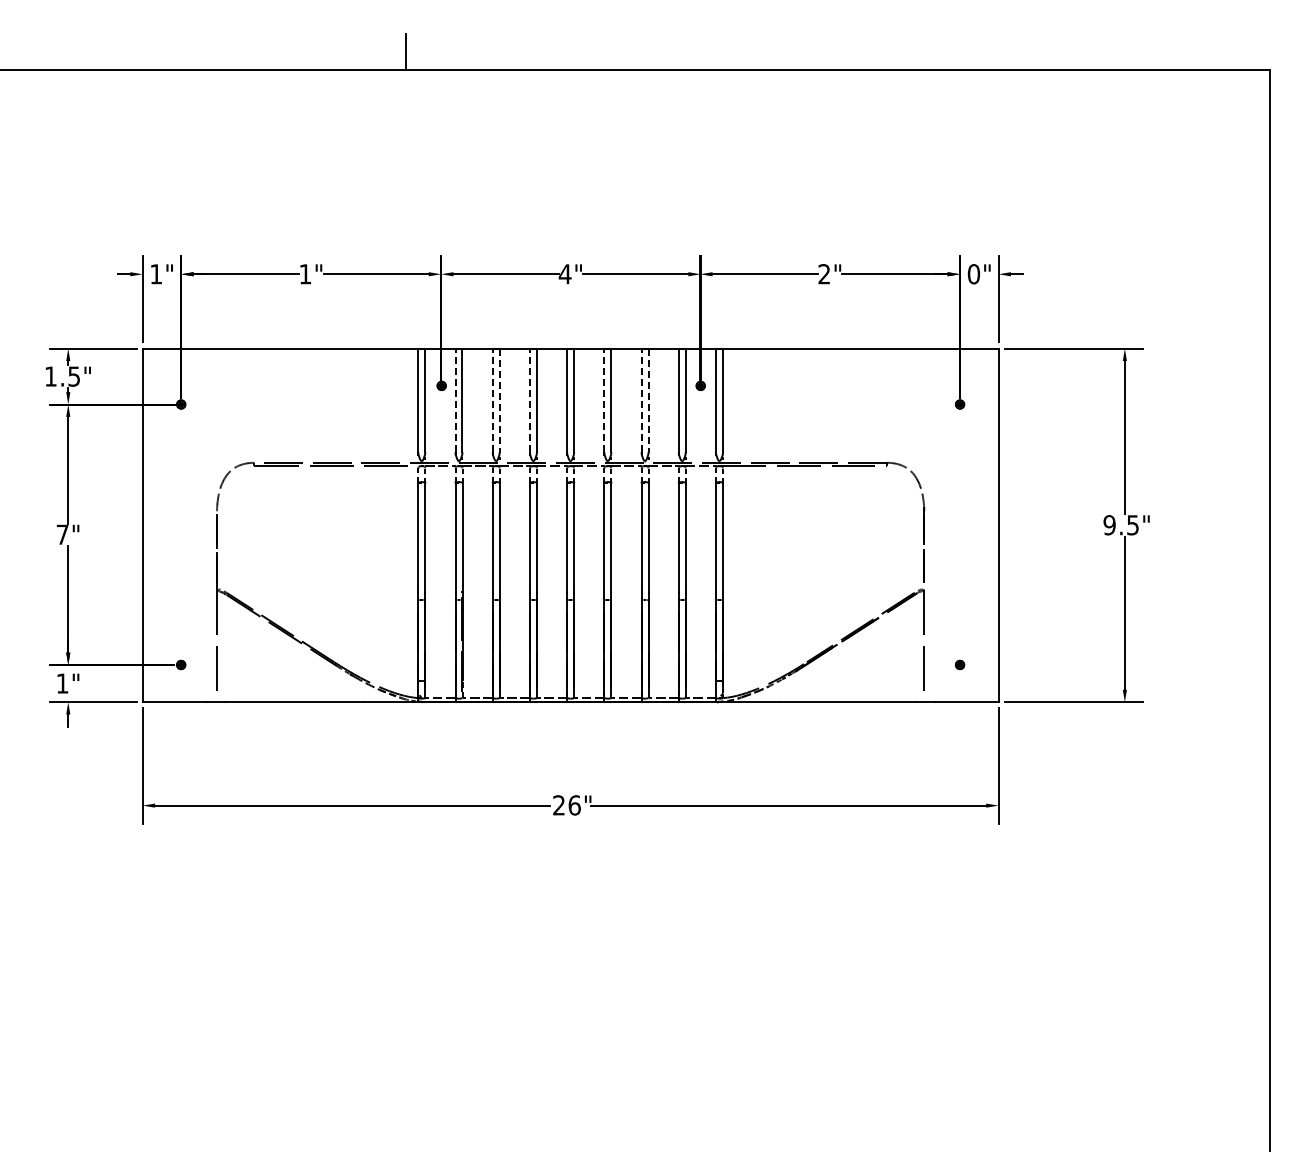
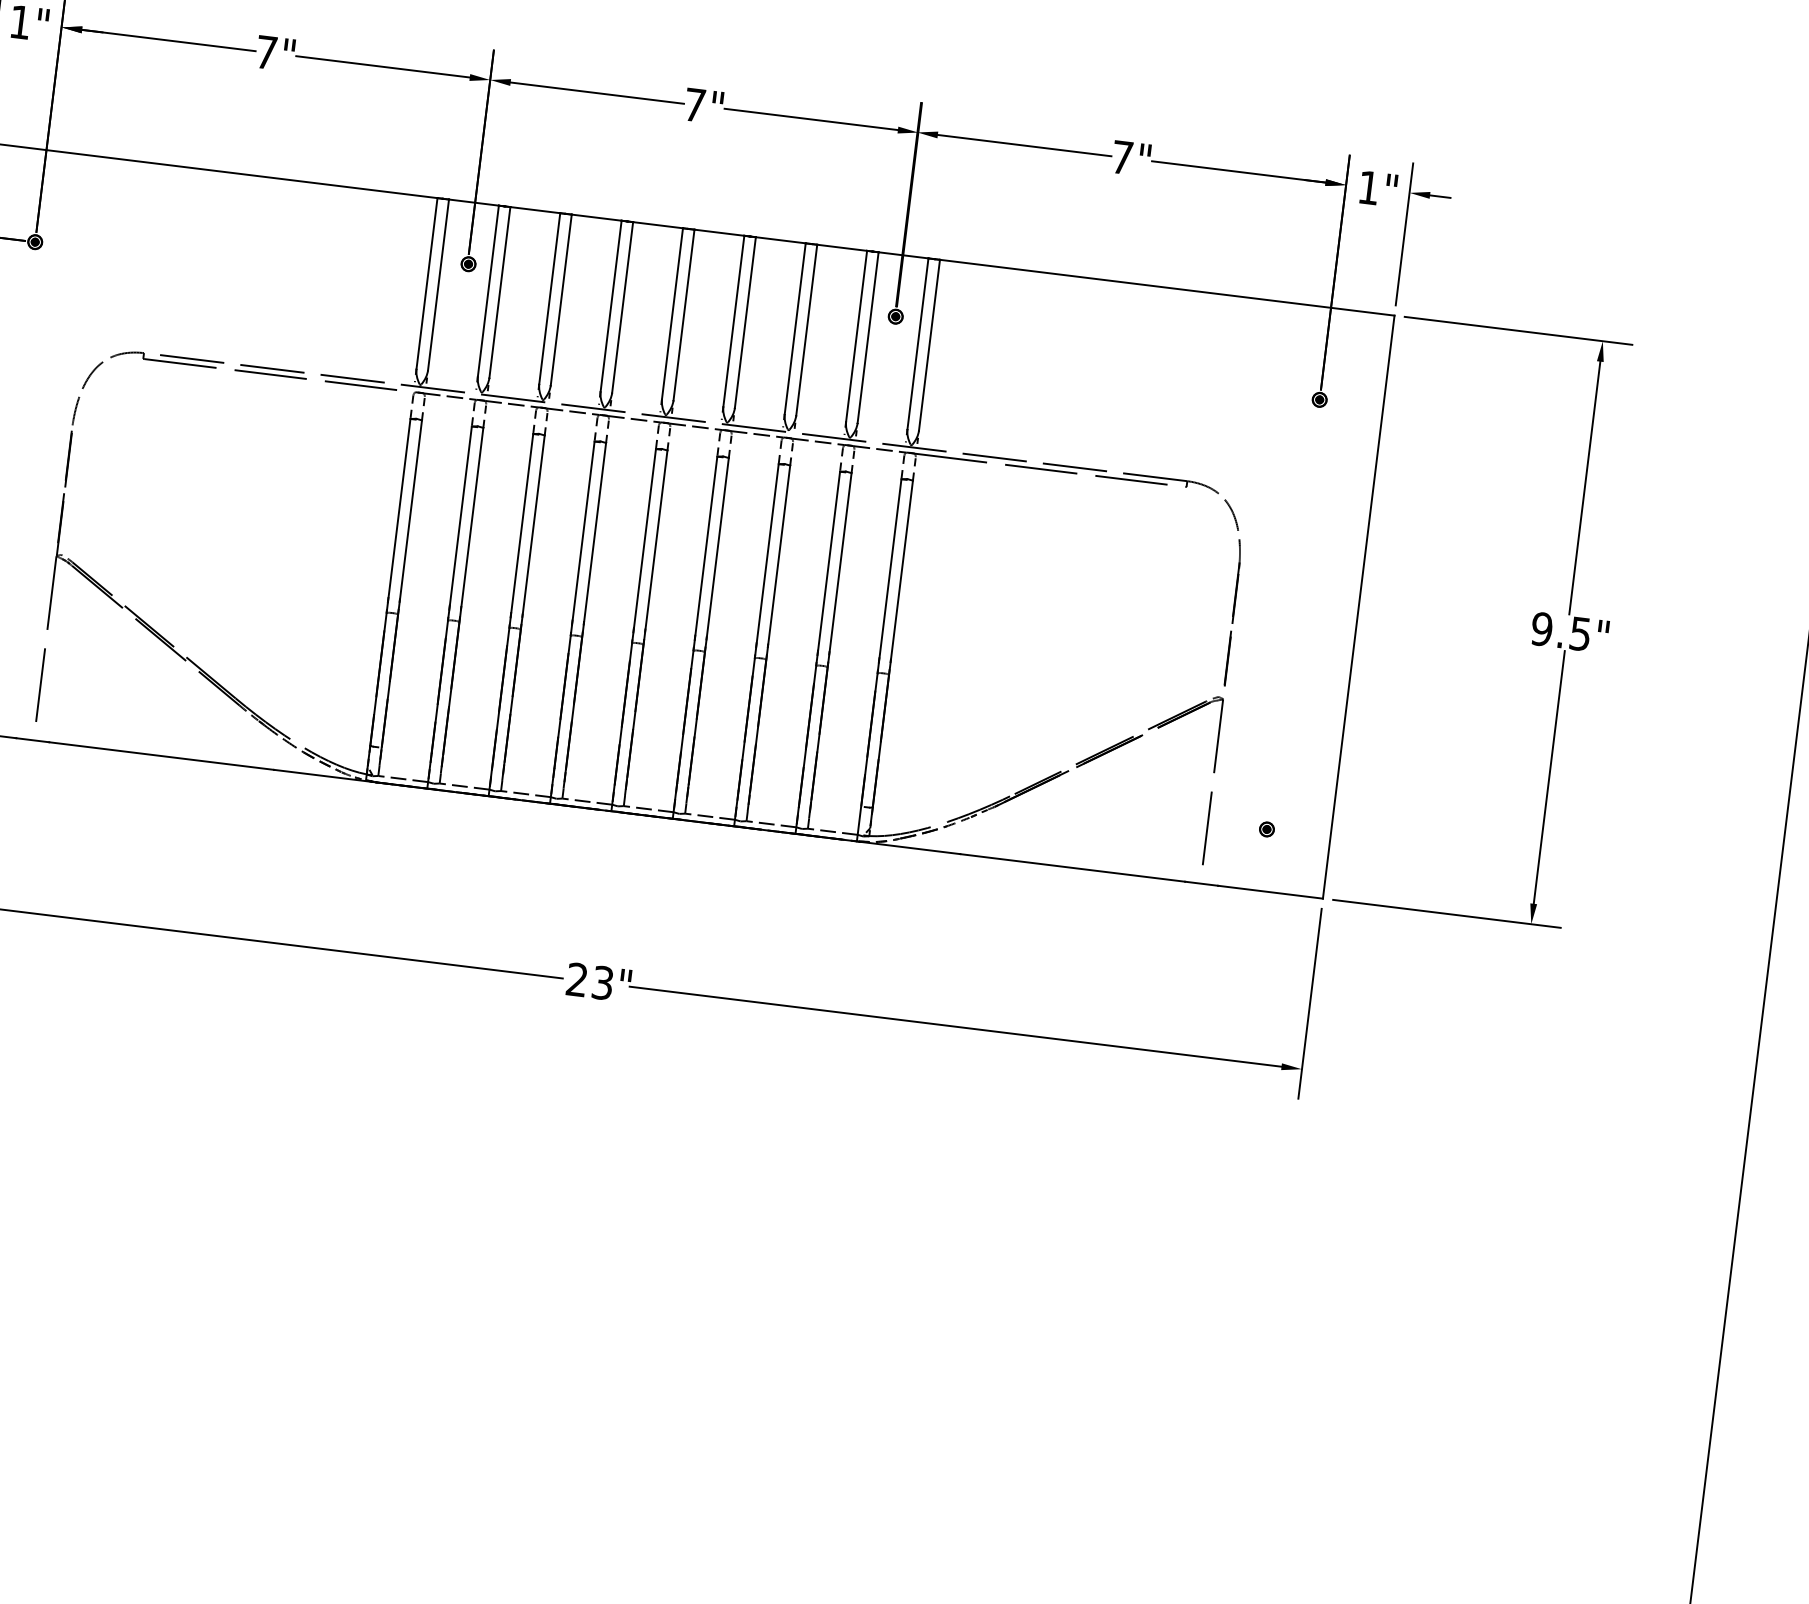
text: (305, 274) -> (266, 52), 1" -> 7"
text: (564, 274) -> (693, 105), 4" -> 7"
text: (824, 274) -> (1122, 158), 2" -> 7"
text: (973, 274) -> (1368, 188), 0" -> 1"
line: (455, 400) -> (488, 291), dashed -> solid
line: (492, 400) -> (549, 298), dashed -> solid
line: (499, 400) -> (560, 300), dashed -> solid
line: (529, 400) -> (610, 306), dashed -> solid
line: (604, 400) -> (734, 321), dashed -> solid
line: (641, 400) -> (795, 328), dashed -> solid
line: (648, 400) -> (806, 330), dashed -> solid
text: (574, 805) -> (602, 983), 26" -> 23"

